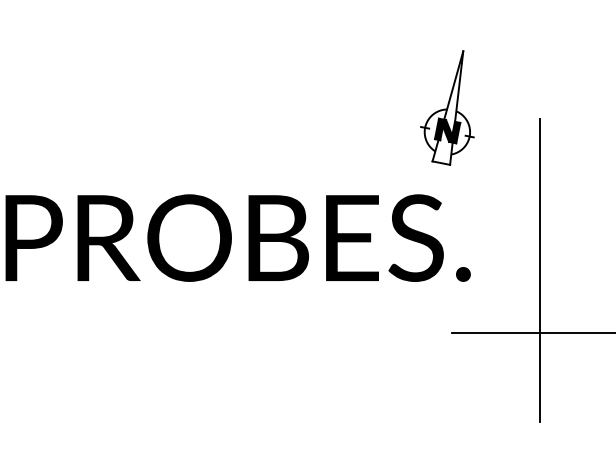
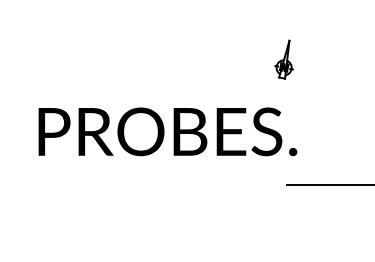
part: (446, 107) -> (283, 59), size x0.6
line: (539, 269) -> (335, 149), removed

